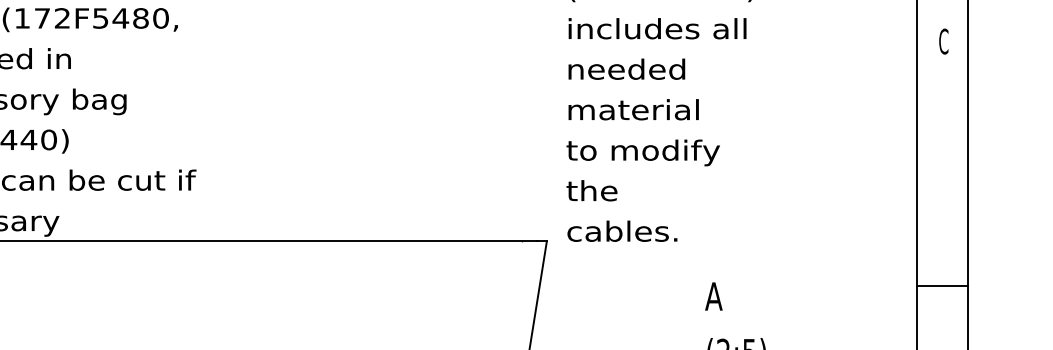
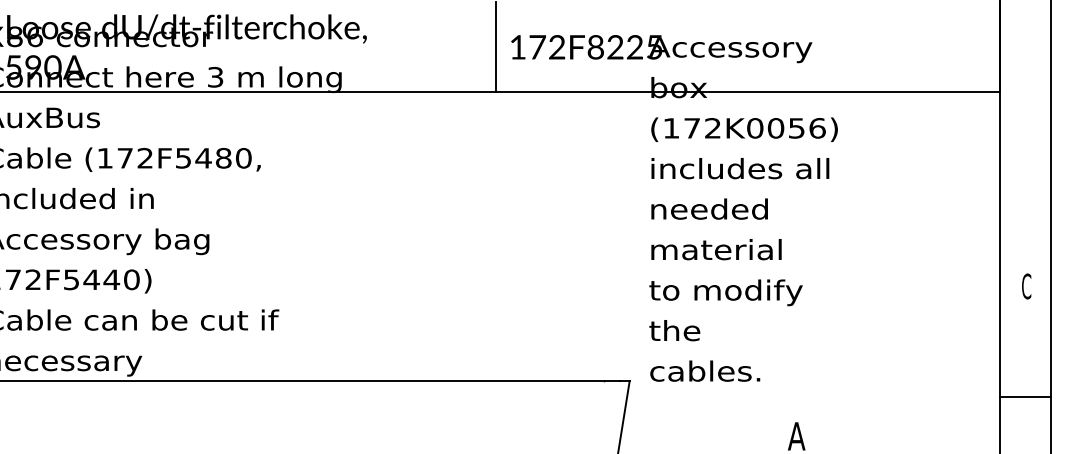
text: (943, 41) -> (1026, 286), moved
line: (942, 286) -> (1025, 397), moved

